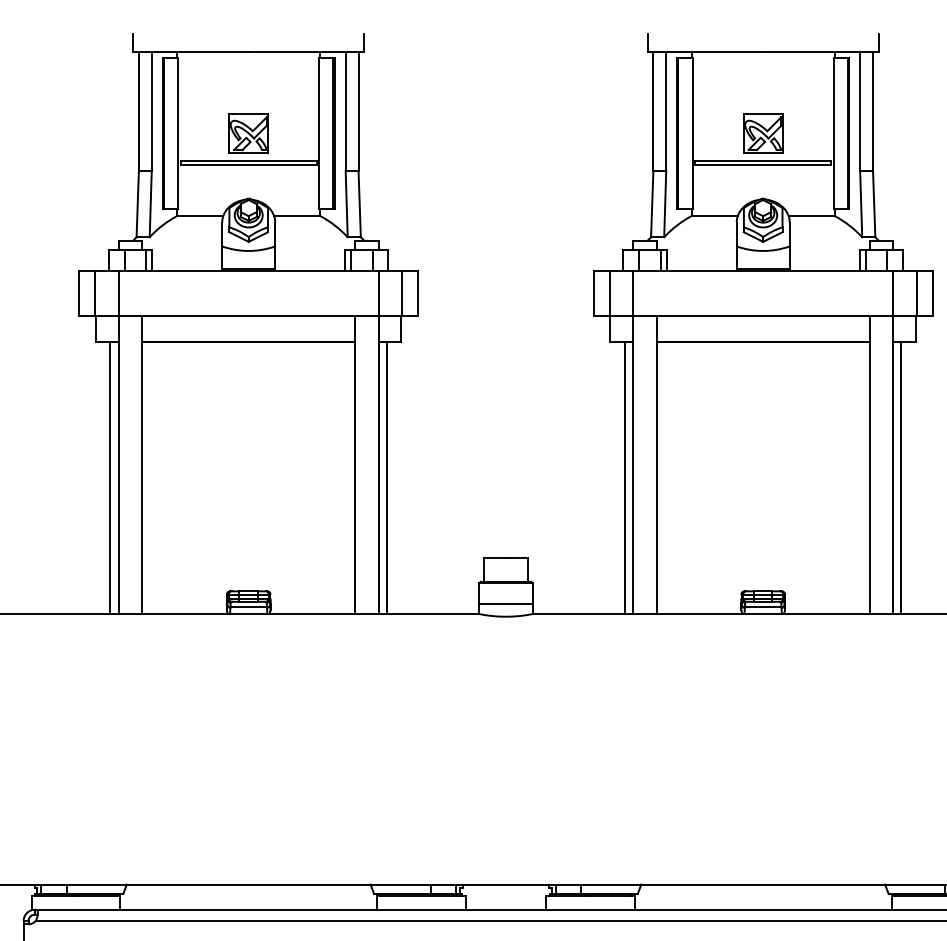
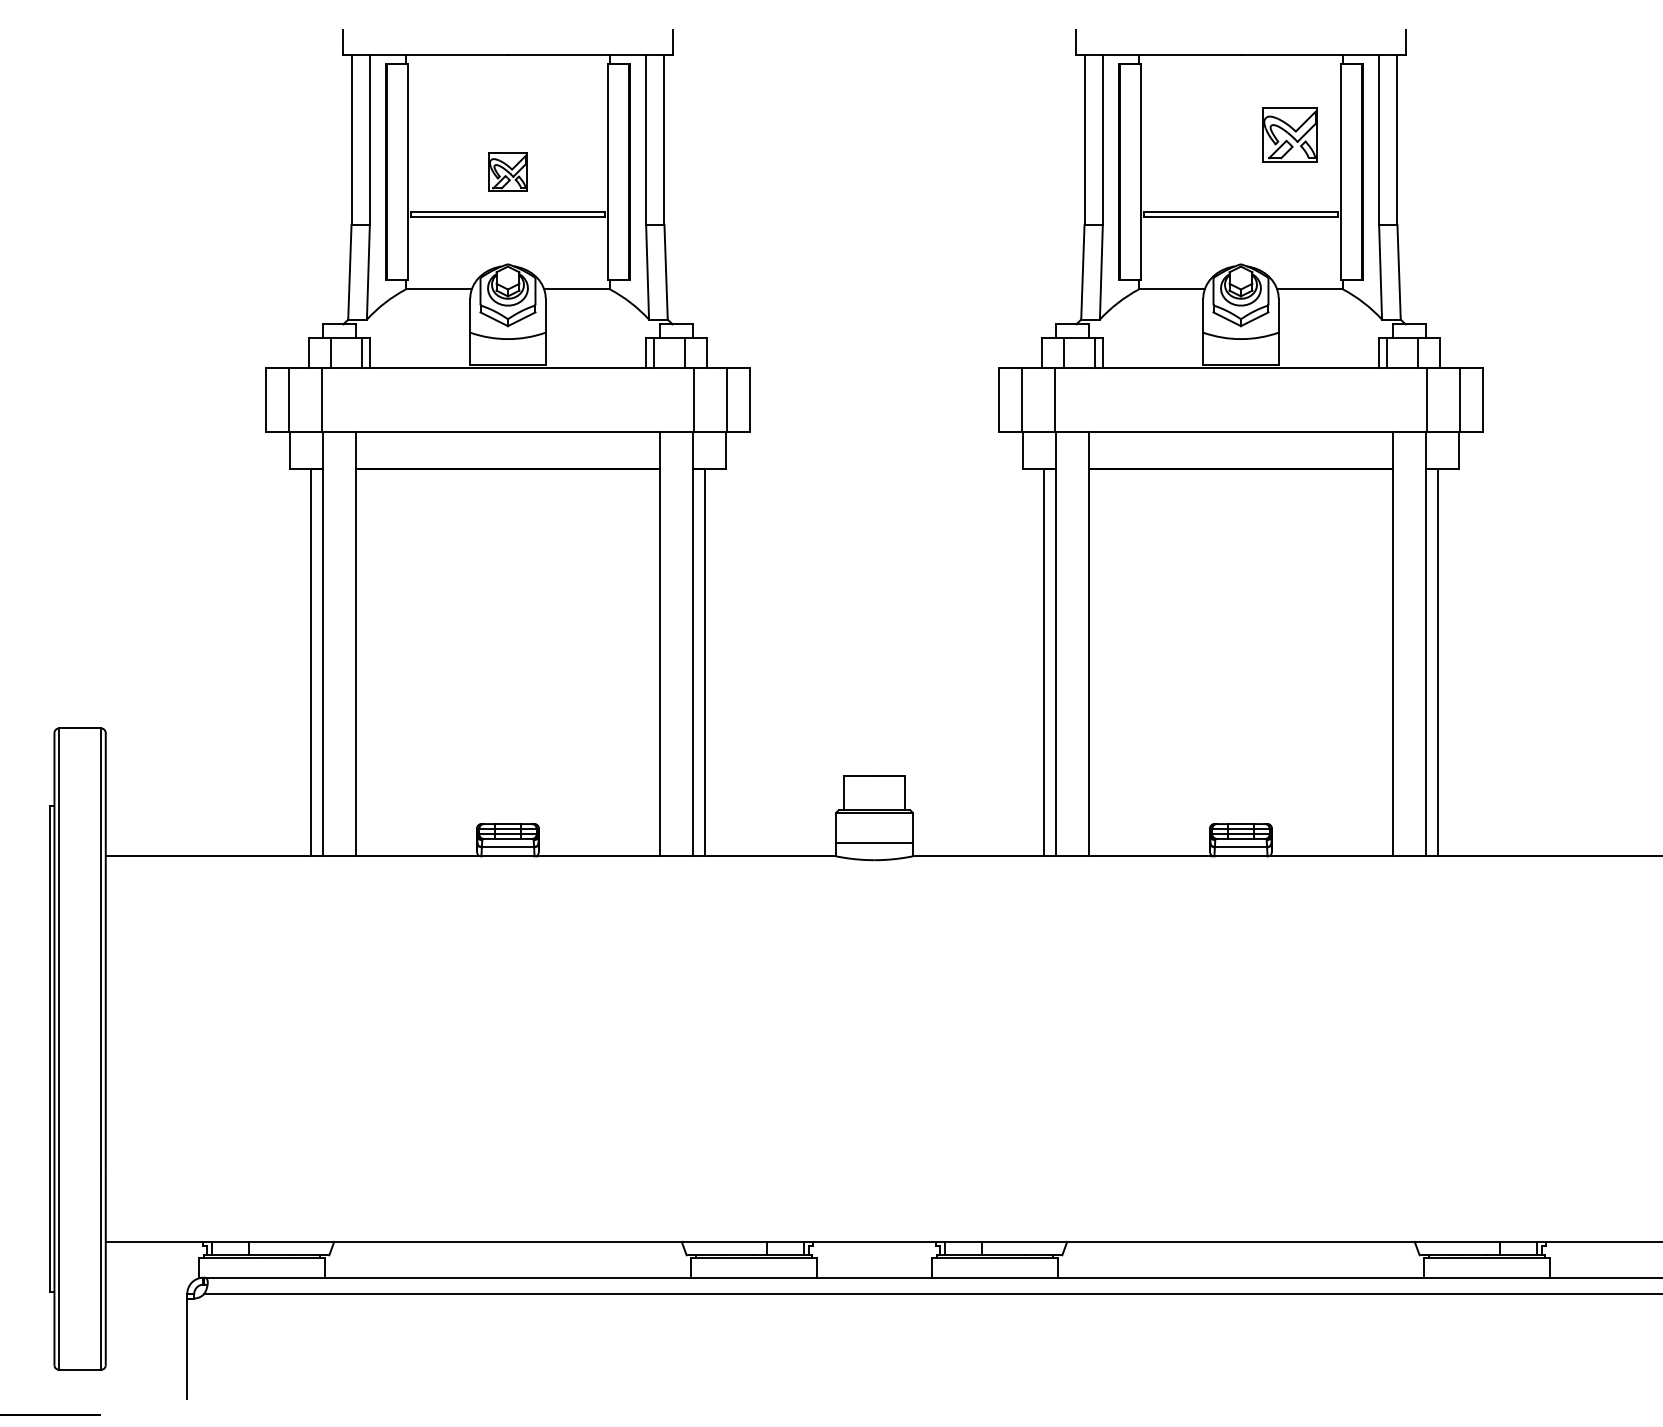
part: (248, 133) -> (507, 171), size x0.7
part: (762, 133) -> (1289, 134), moved

